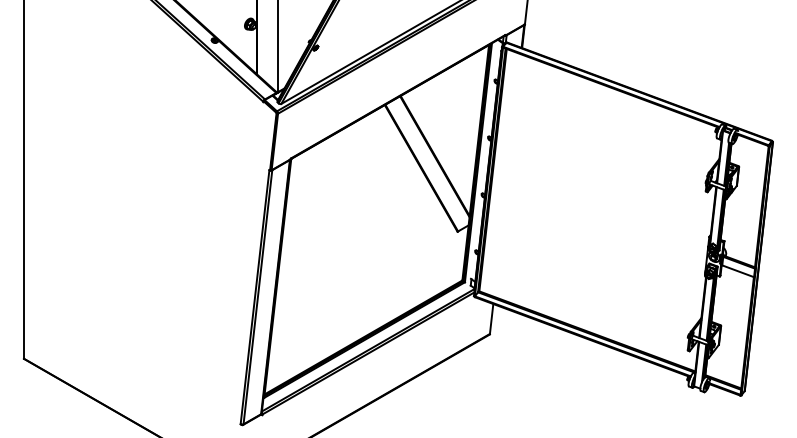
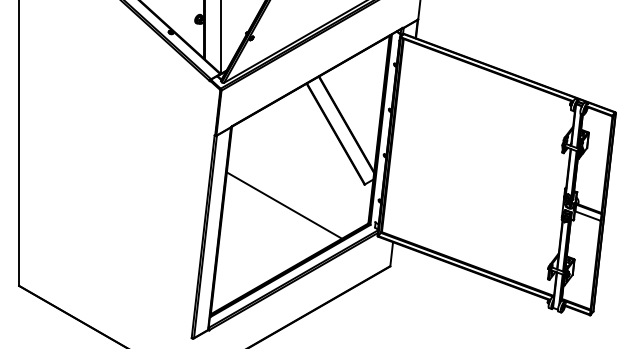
line: (357, 257) -> (284, 205), added

